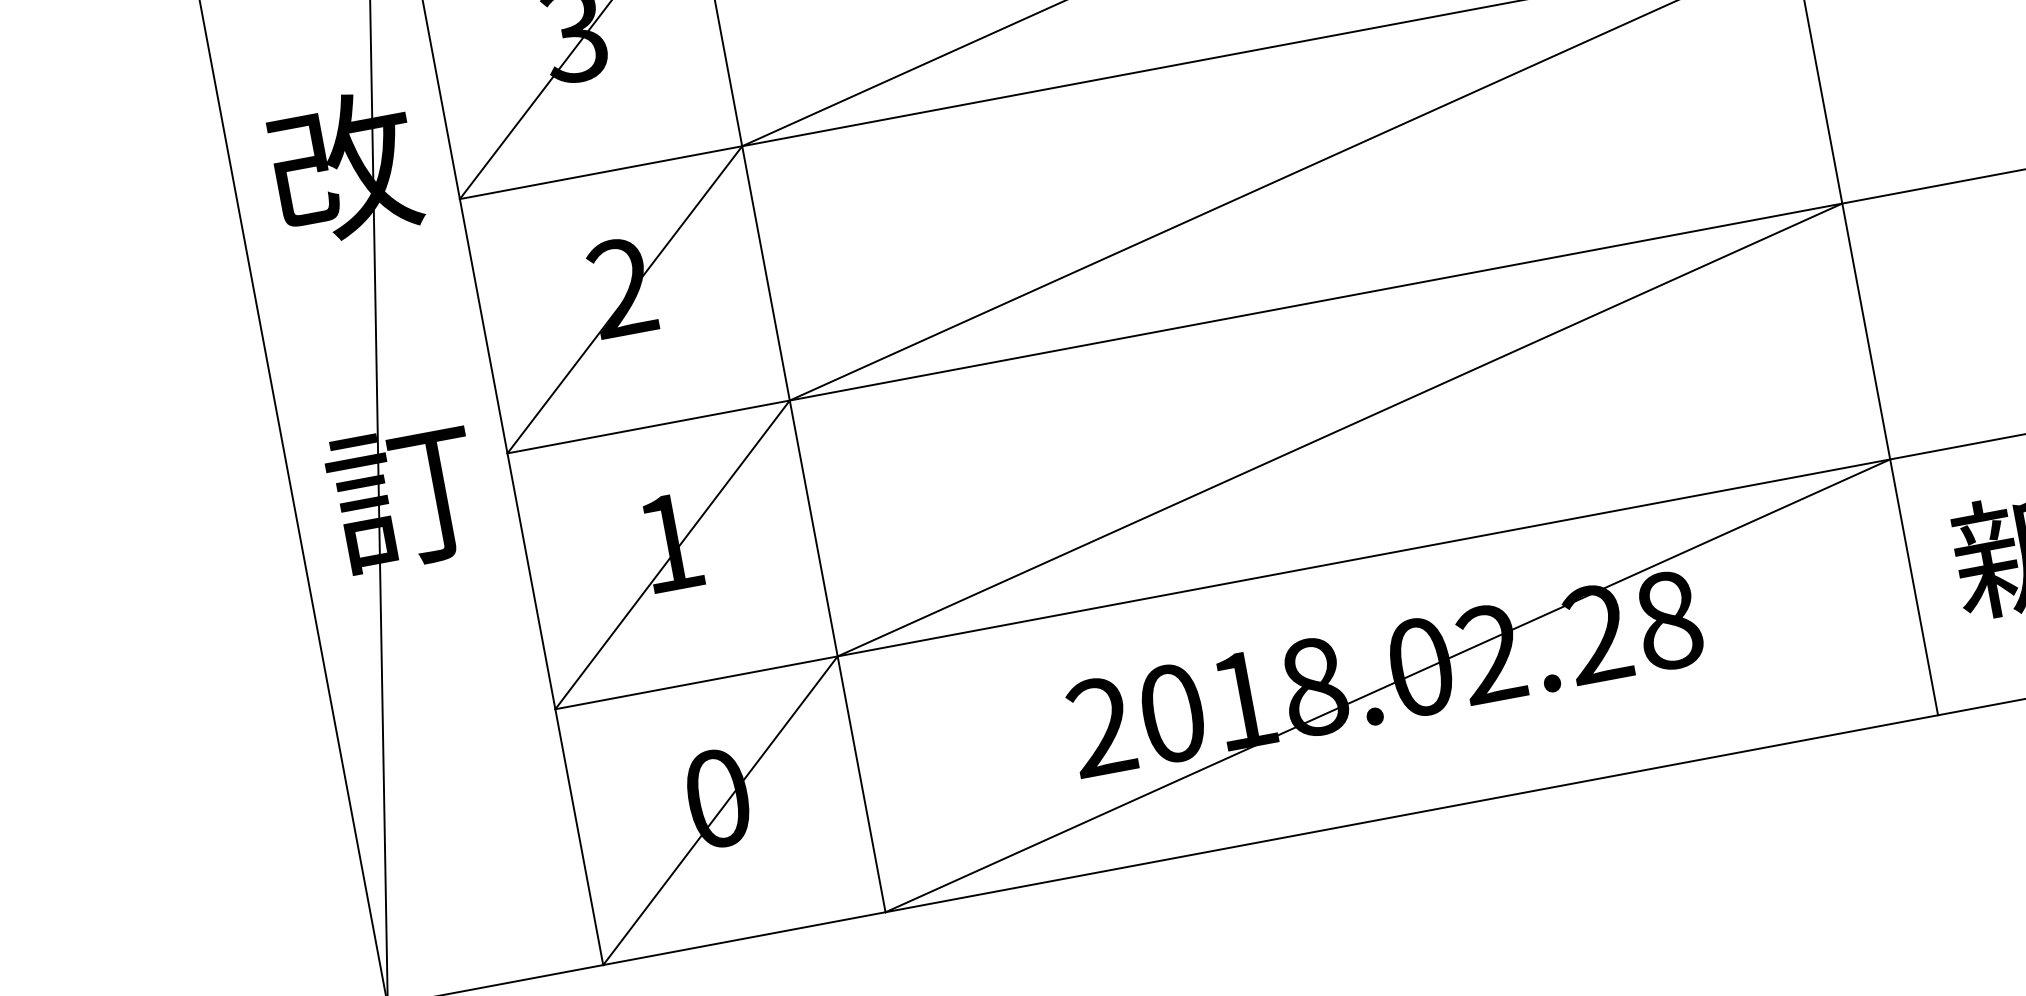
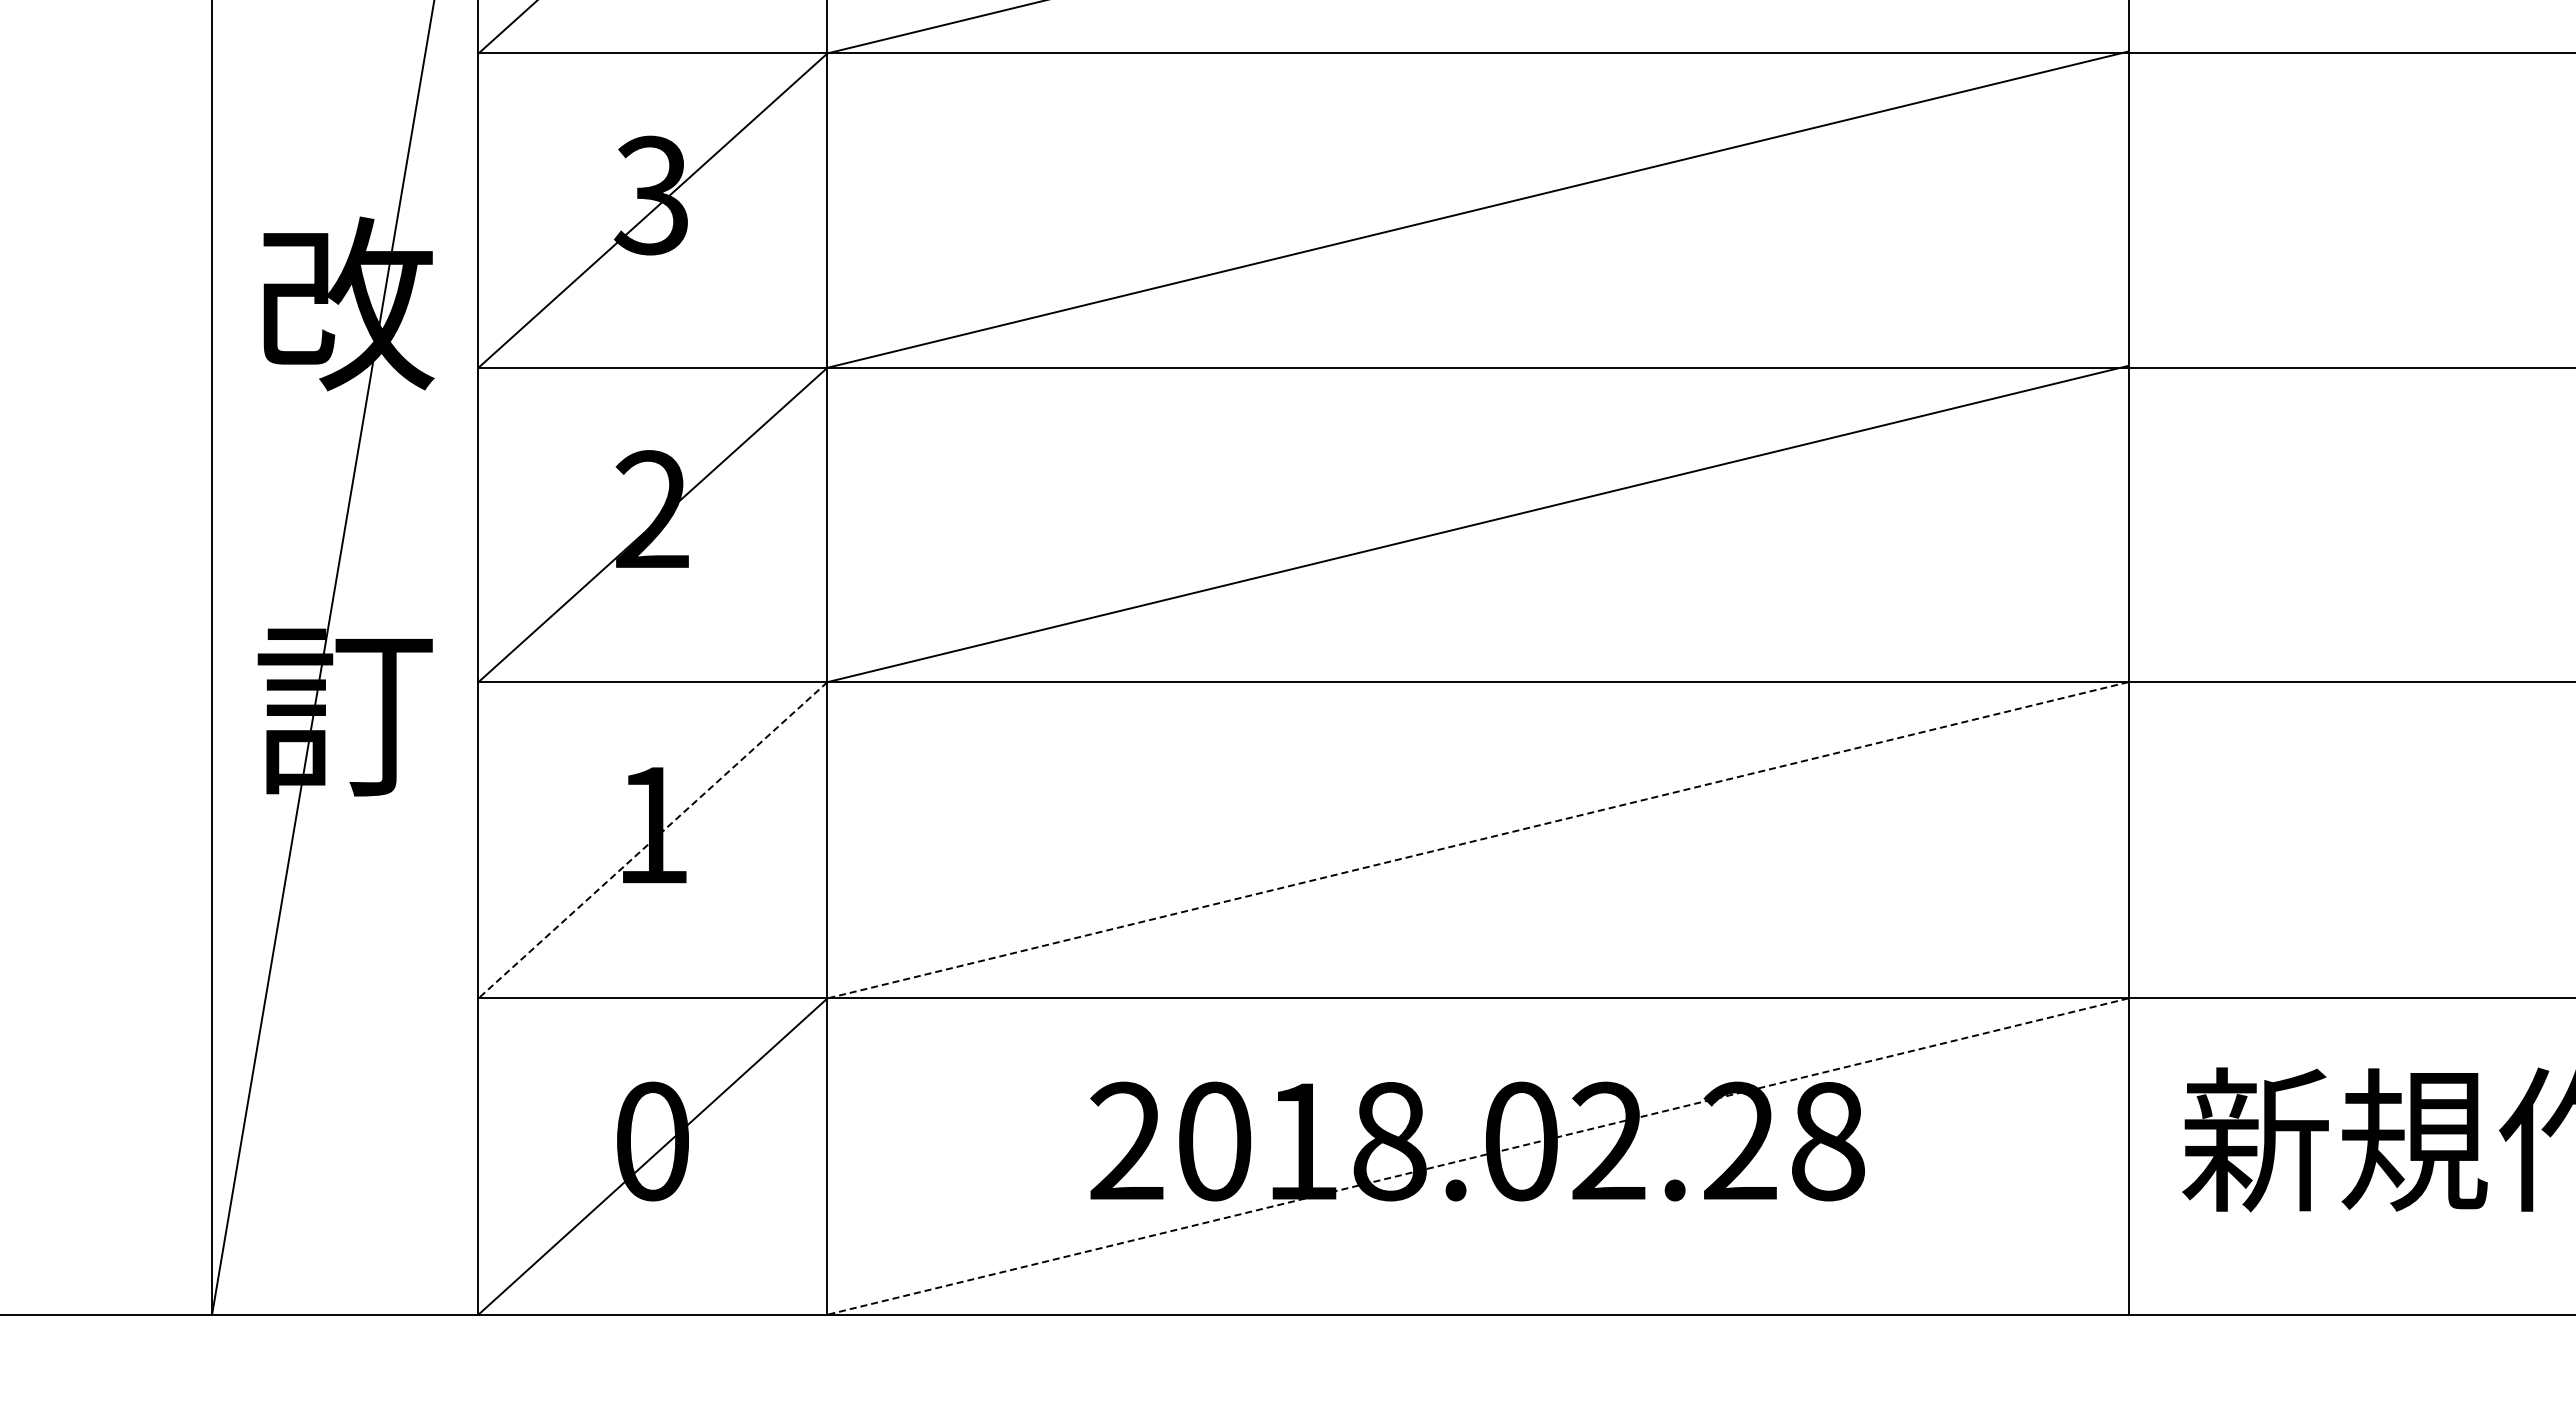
line: (1339, 430) -> (1477, 840), solid -> dashed
line: (672, 555) -> (652, 840), solid -> dashed
line: (1387, 685) -> (1477, 1156), solid -> dashed

